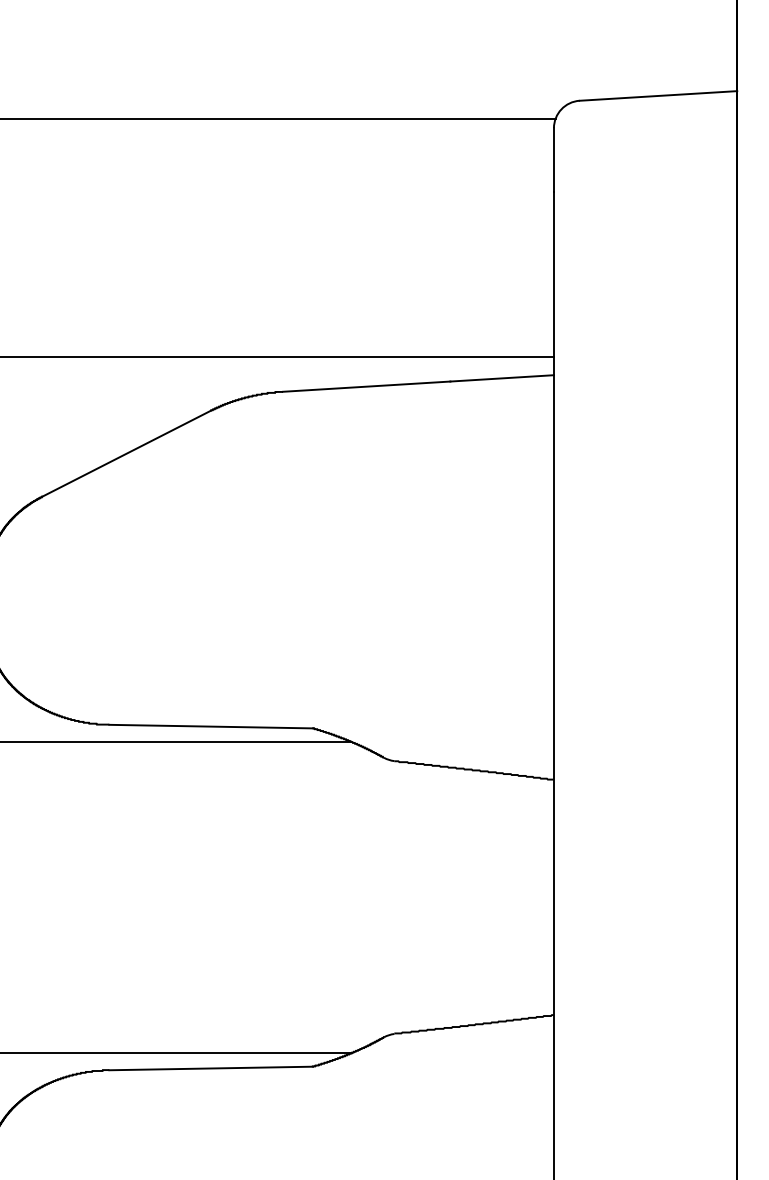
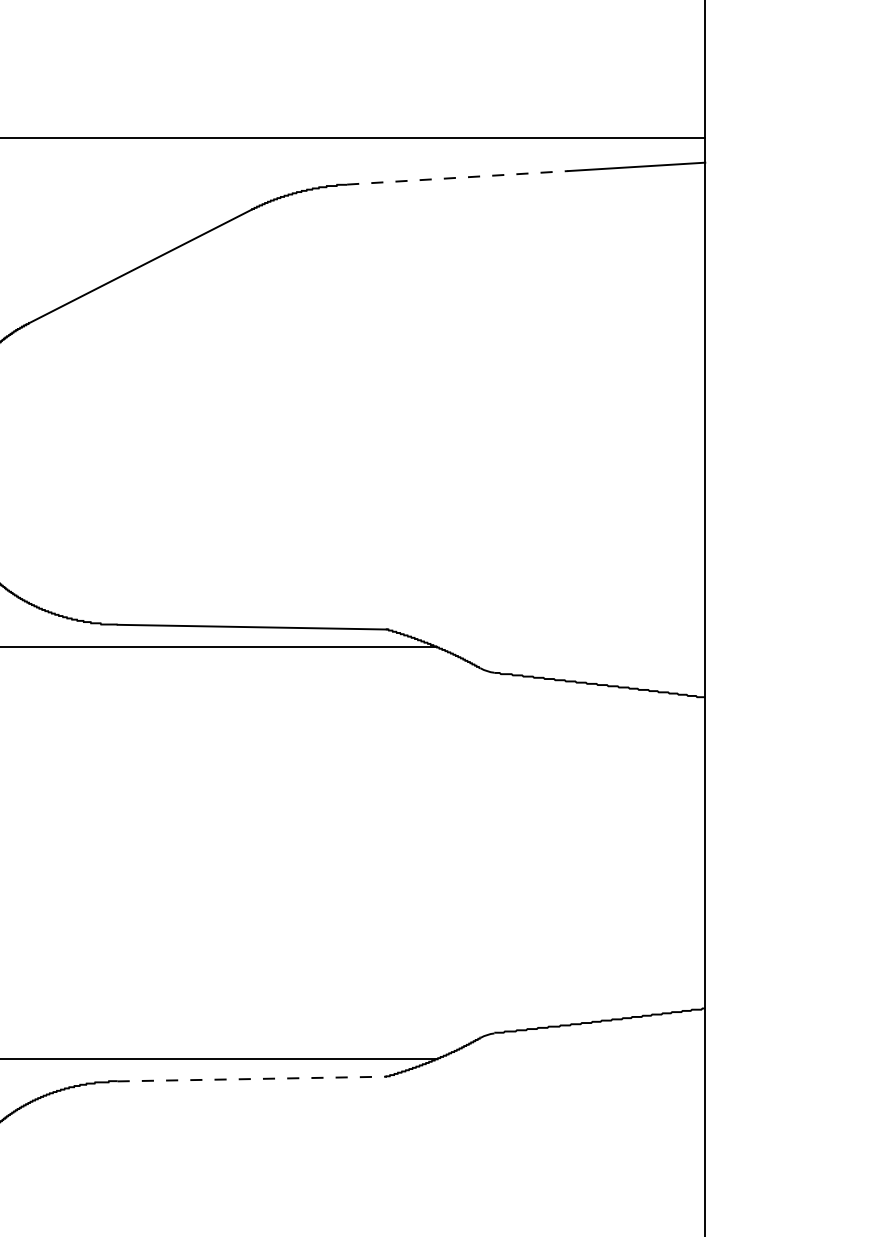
line: (366, 386) -> (457, 177), solid -> dashed
line: (211, 1068) -> (252, 1079), solid -> dashed

